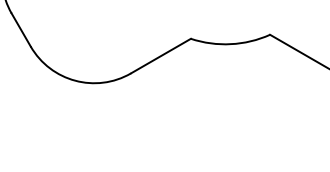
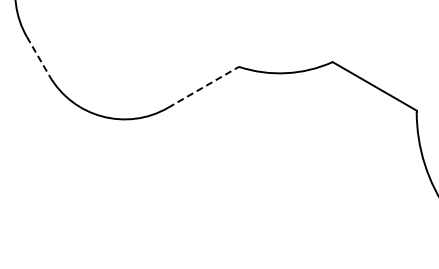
line: (21, 30) -> (38, 56), solid -> dashed
line: (160, 56) -> (203, 87), solid -> dashed

